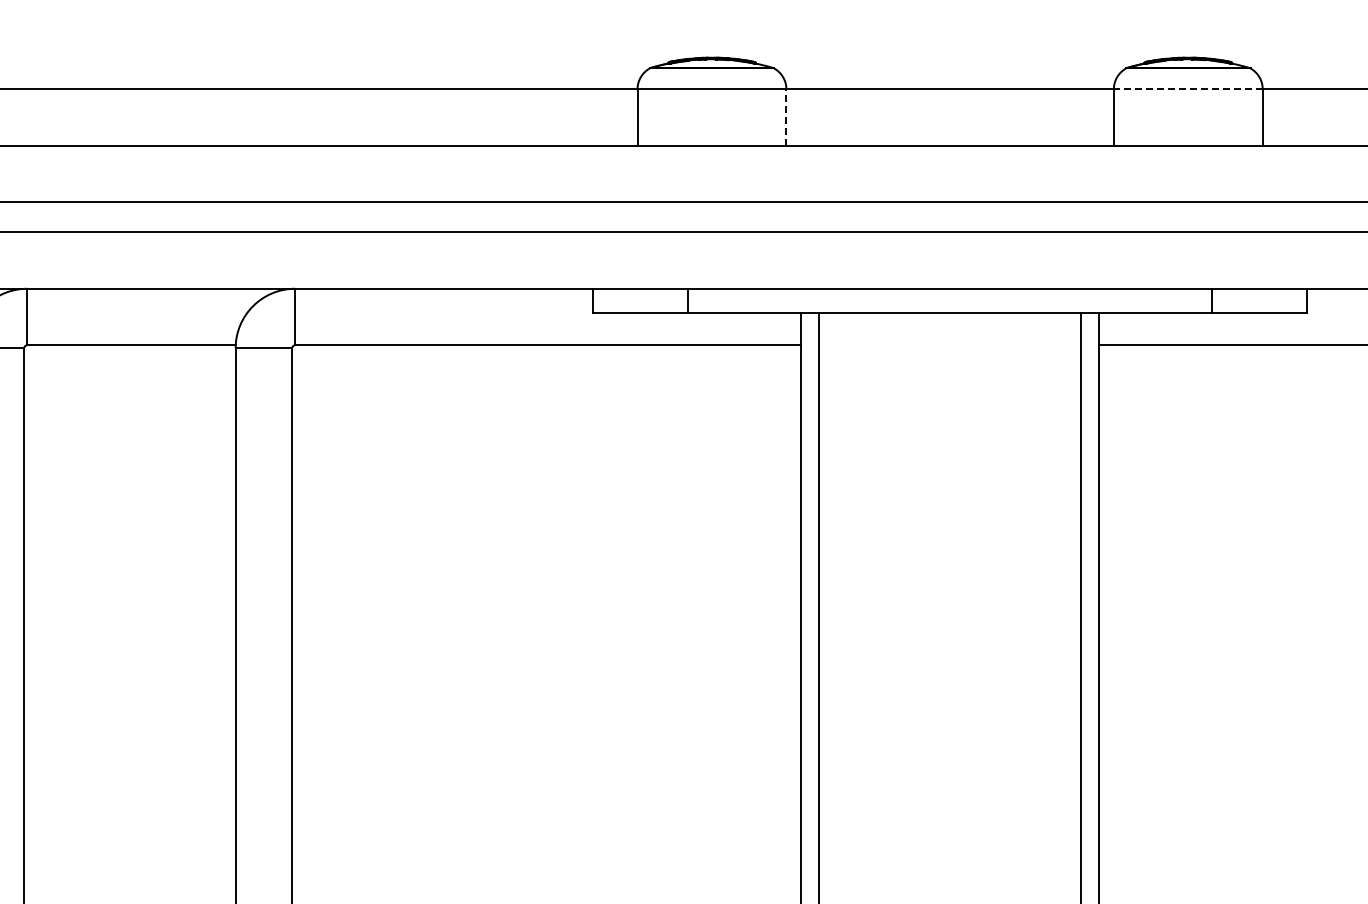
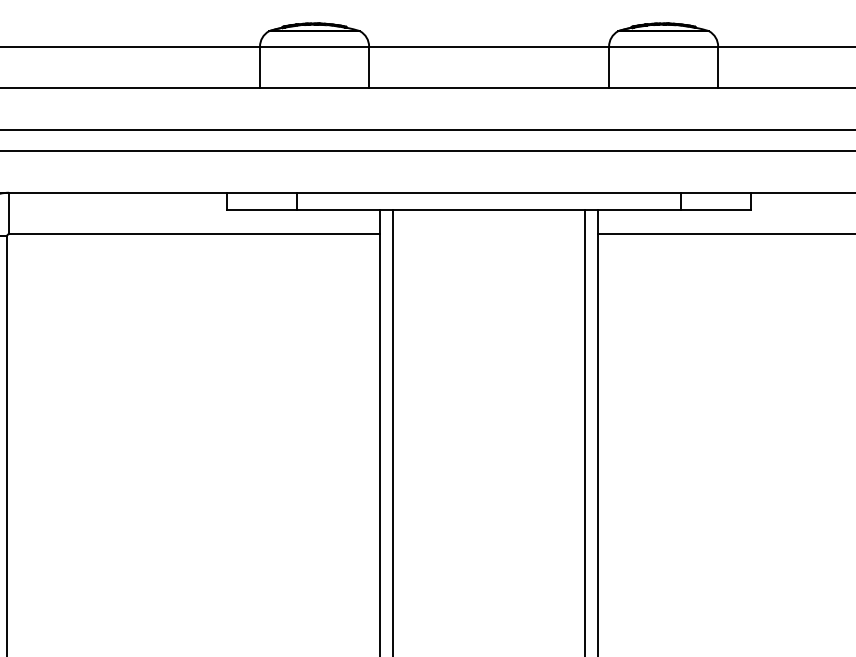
line: (1187, 89) -> (663, 46), dashed -> solid
line: (786, 117) -> (369, 67), dashed -> solid

